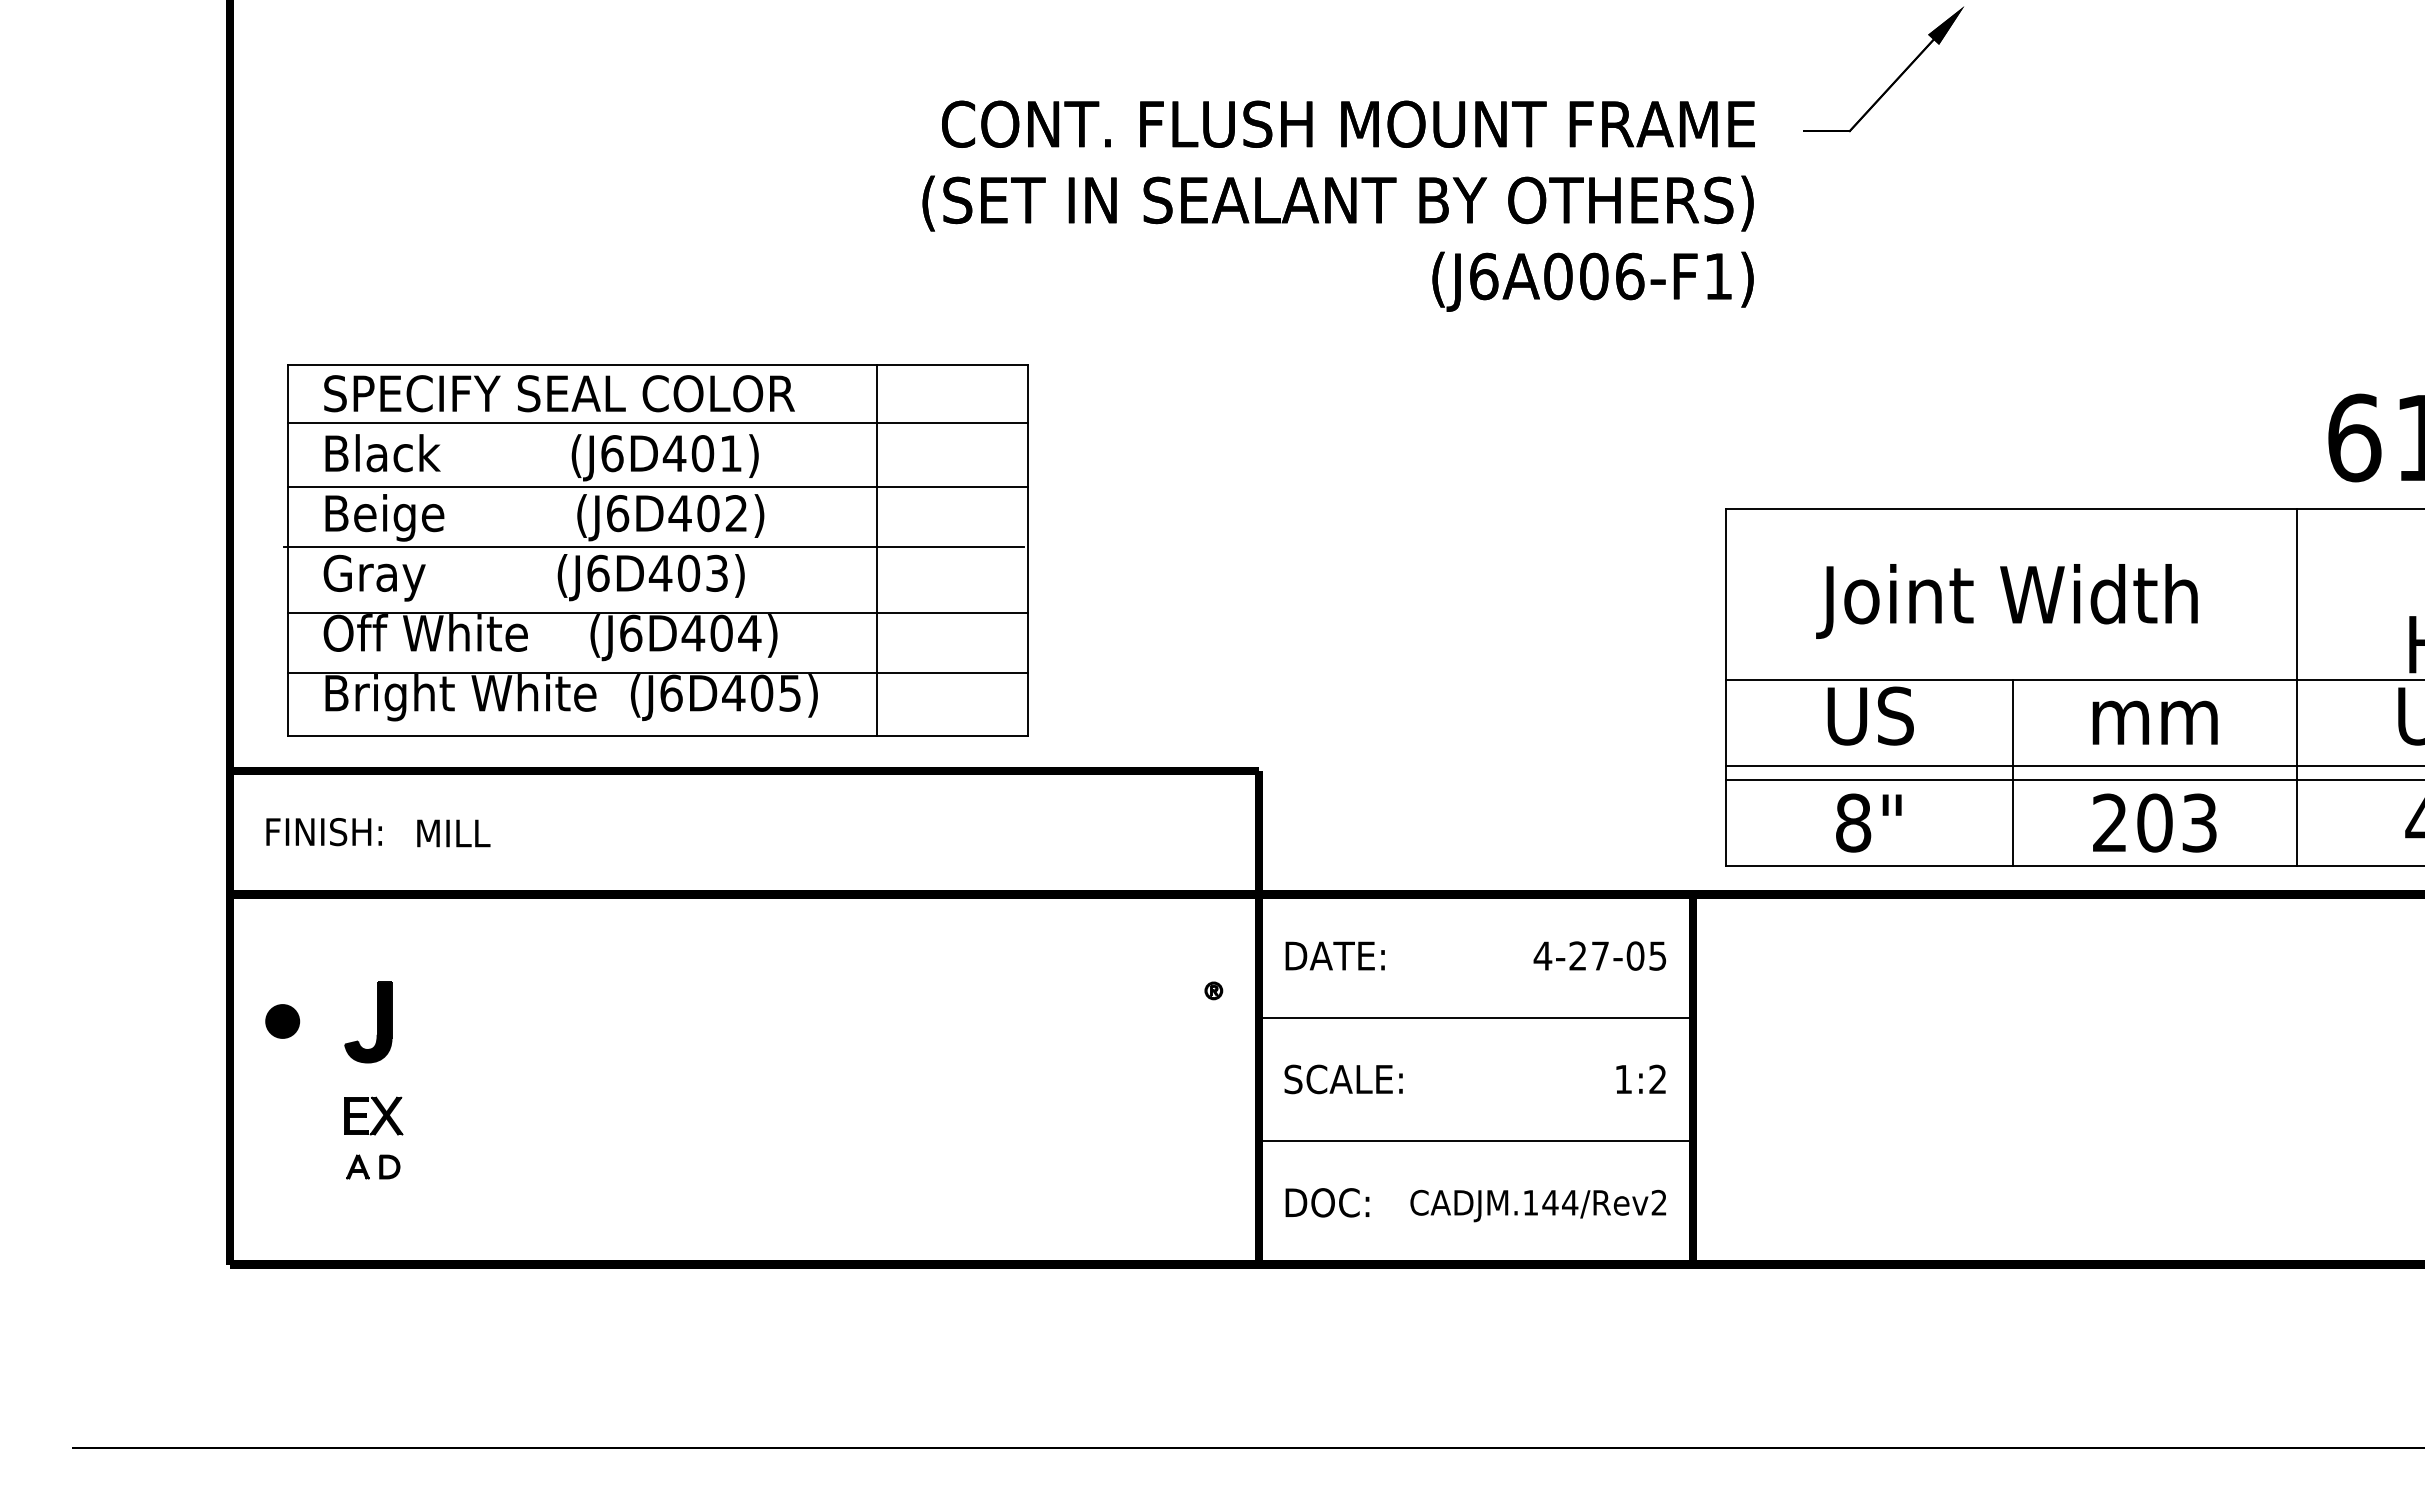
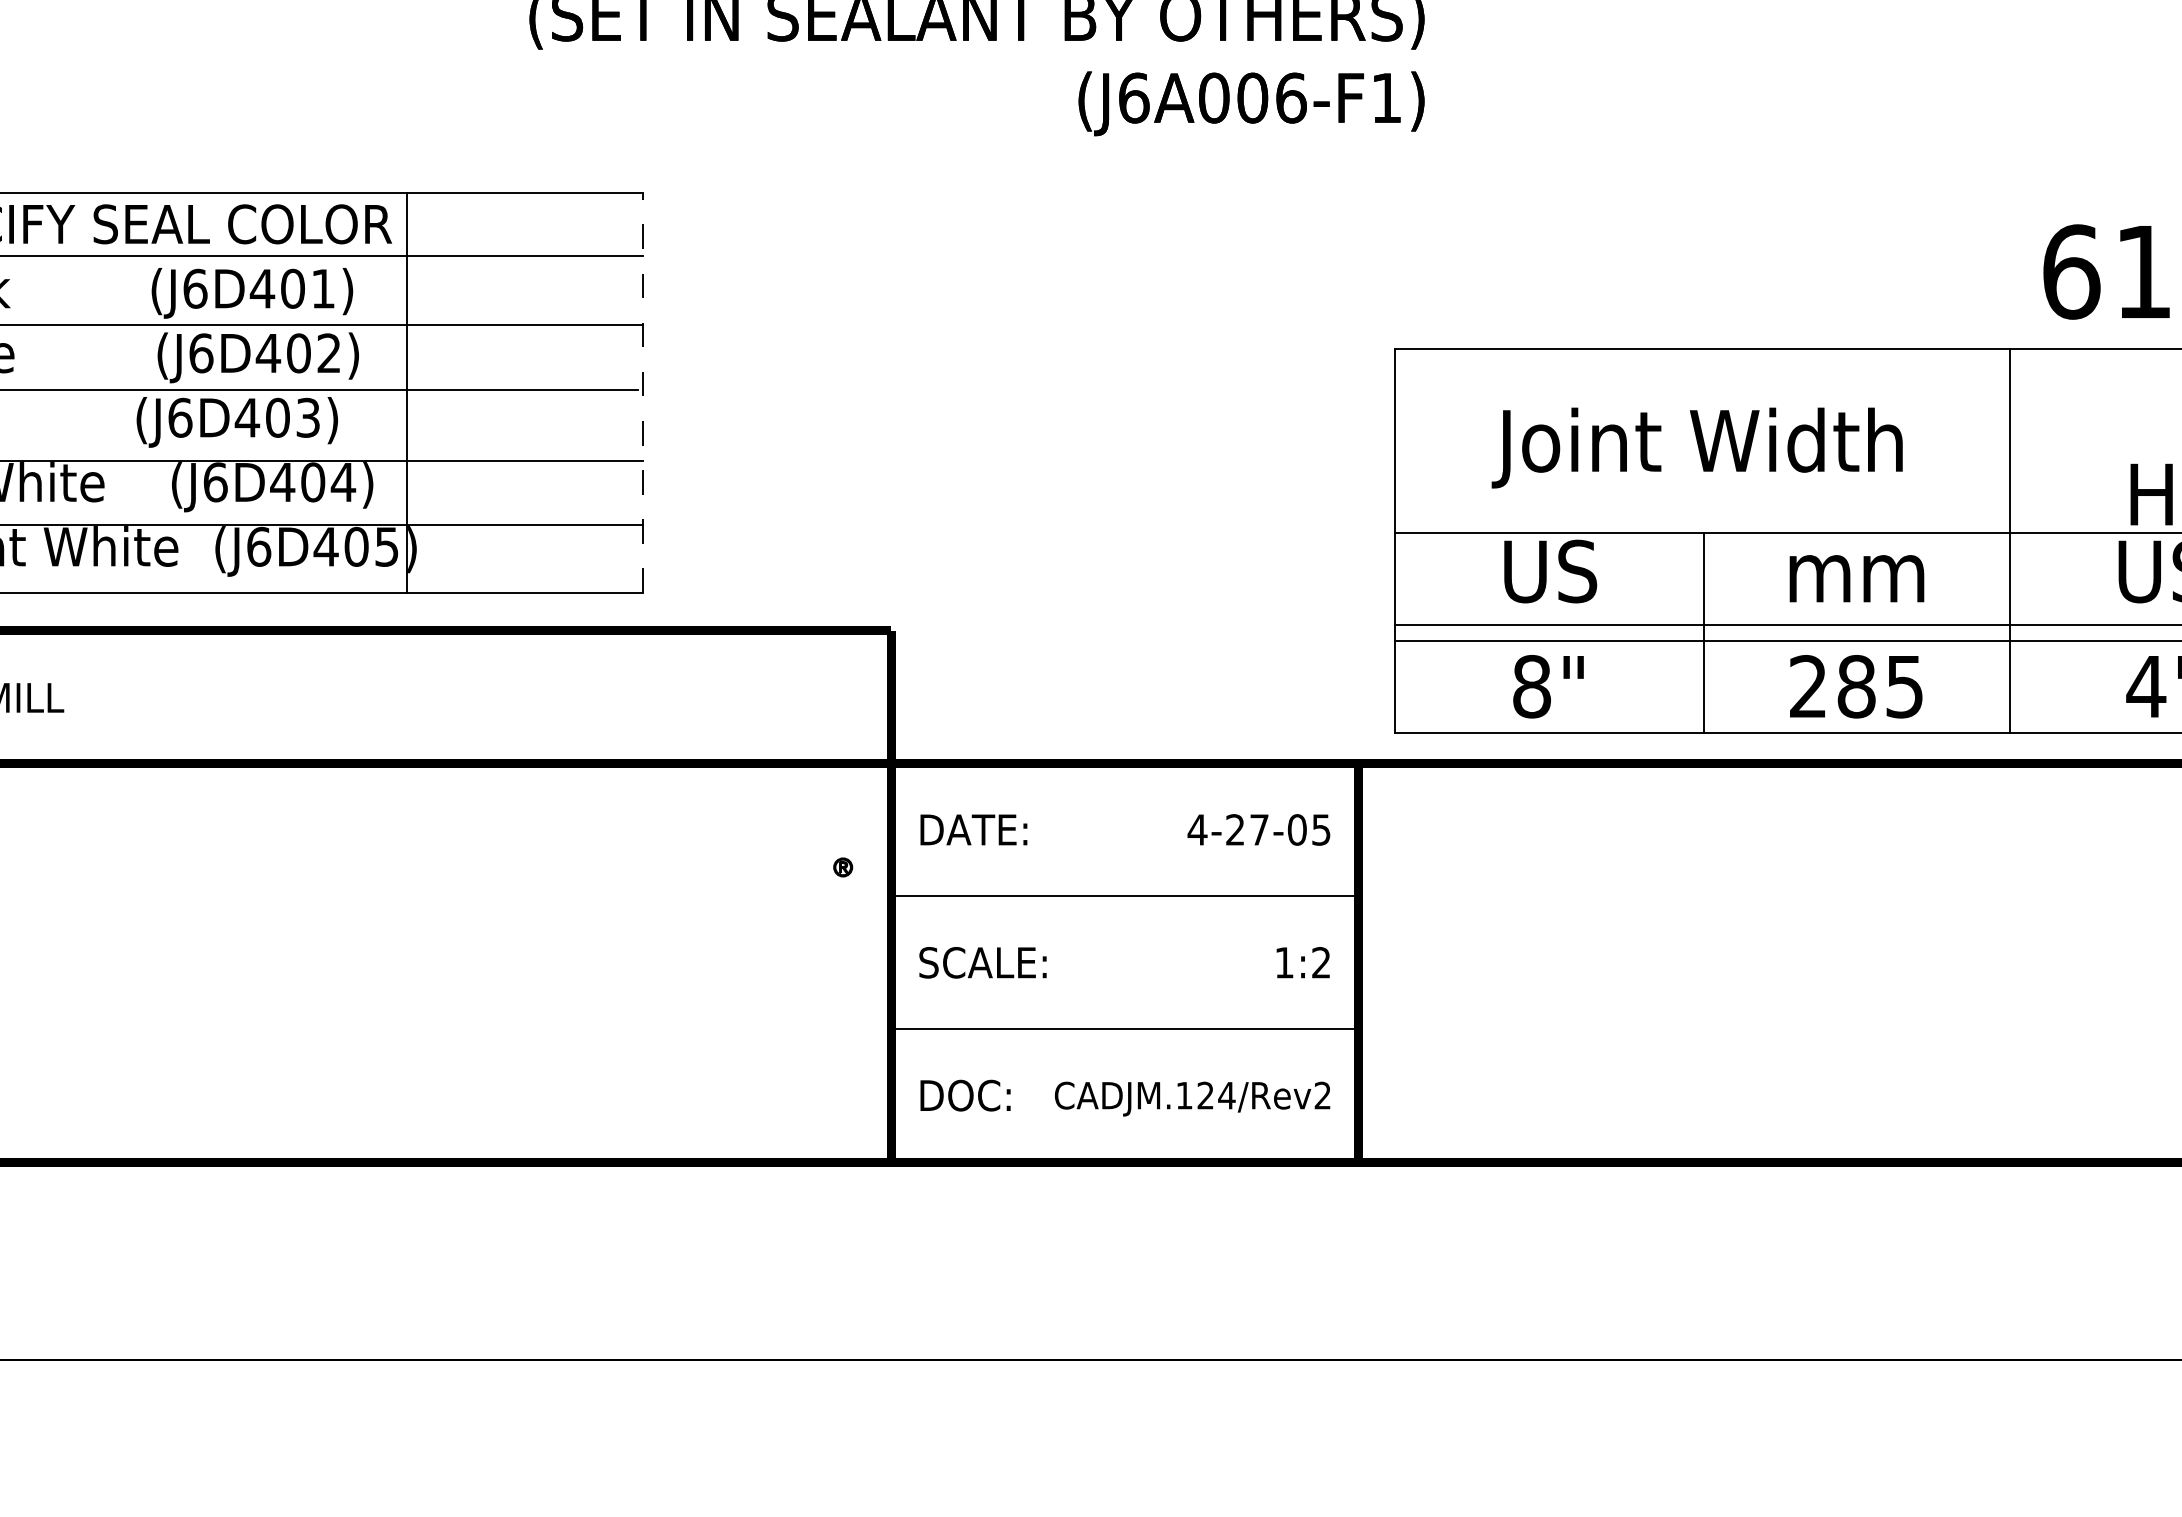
line: (877, 550) -> (406, 393), moved
line: (1027, 550) -> (642, 393), solid -> dashed
text: (2176, 822) -> (1879, 686), 203 -> 285
text: (1550, 1202) -> (1205, 1095), CADJM.144/Rev2 -> CADJM.124/Rev2

